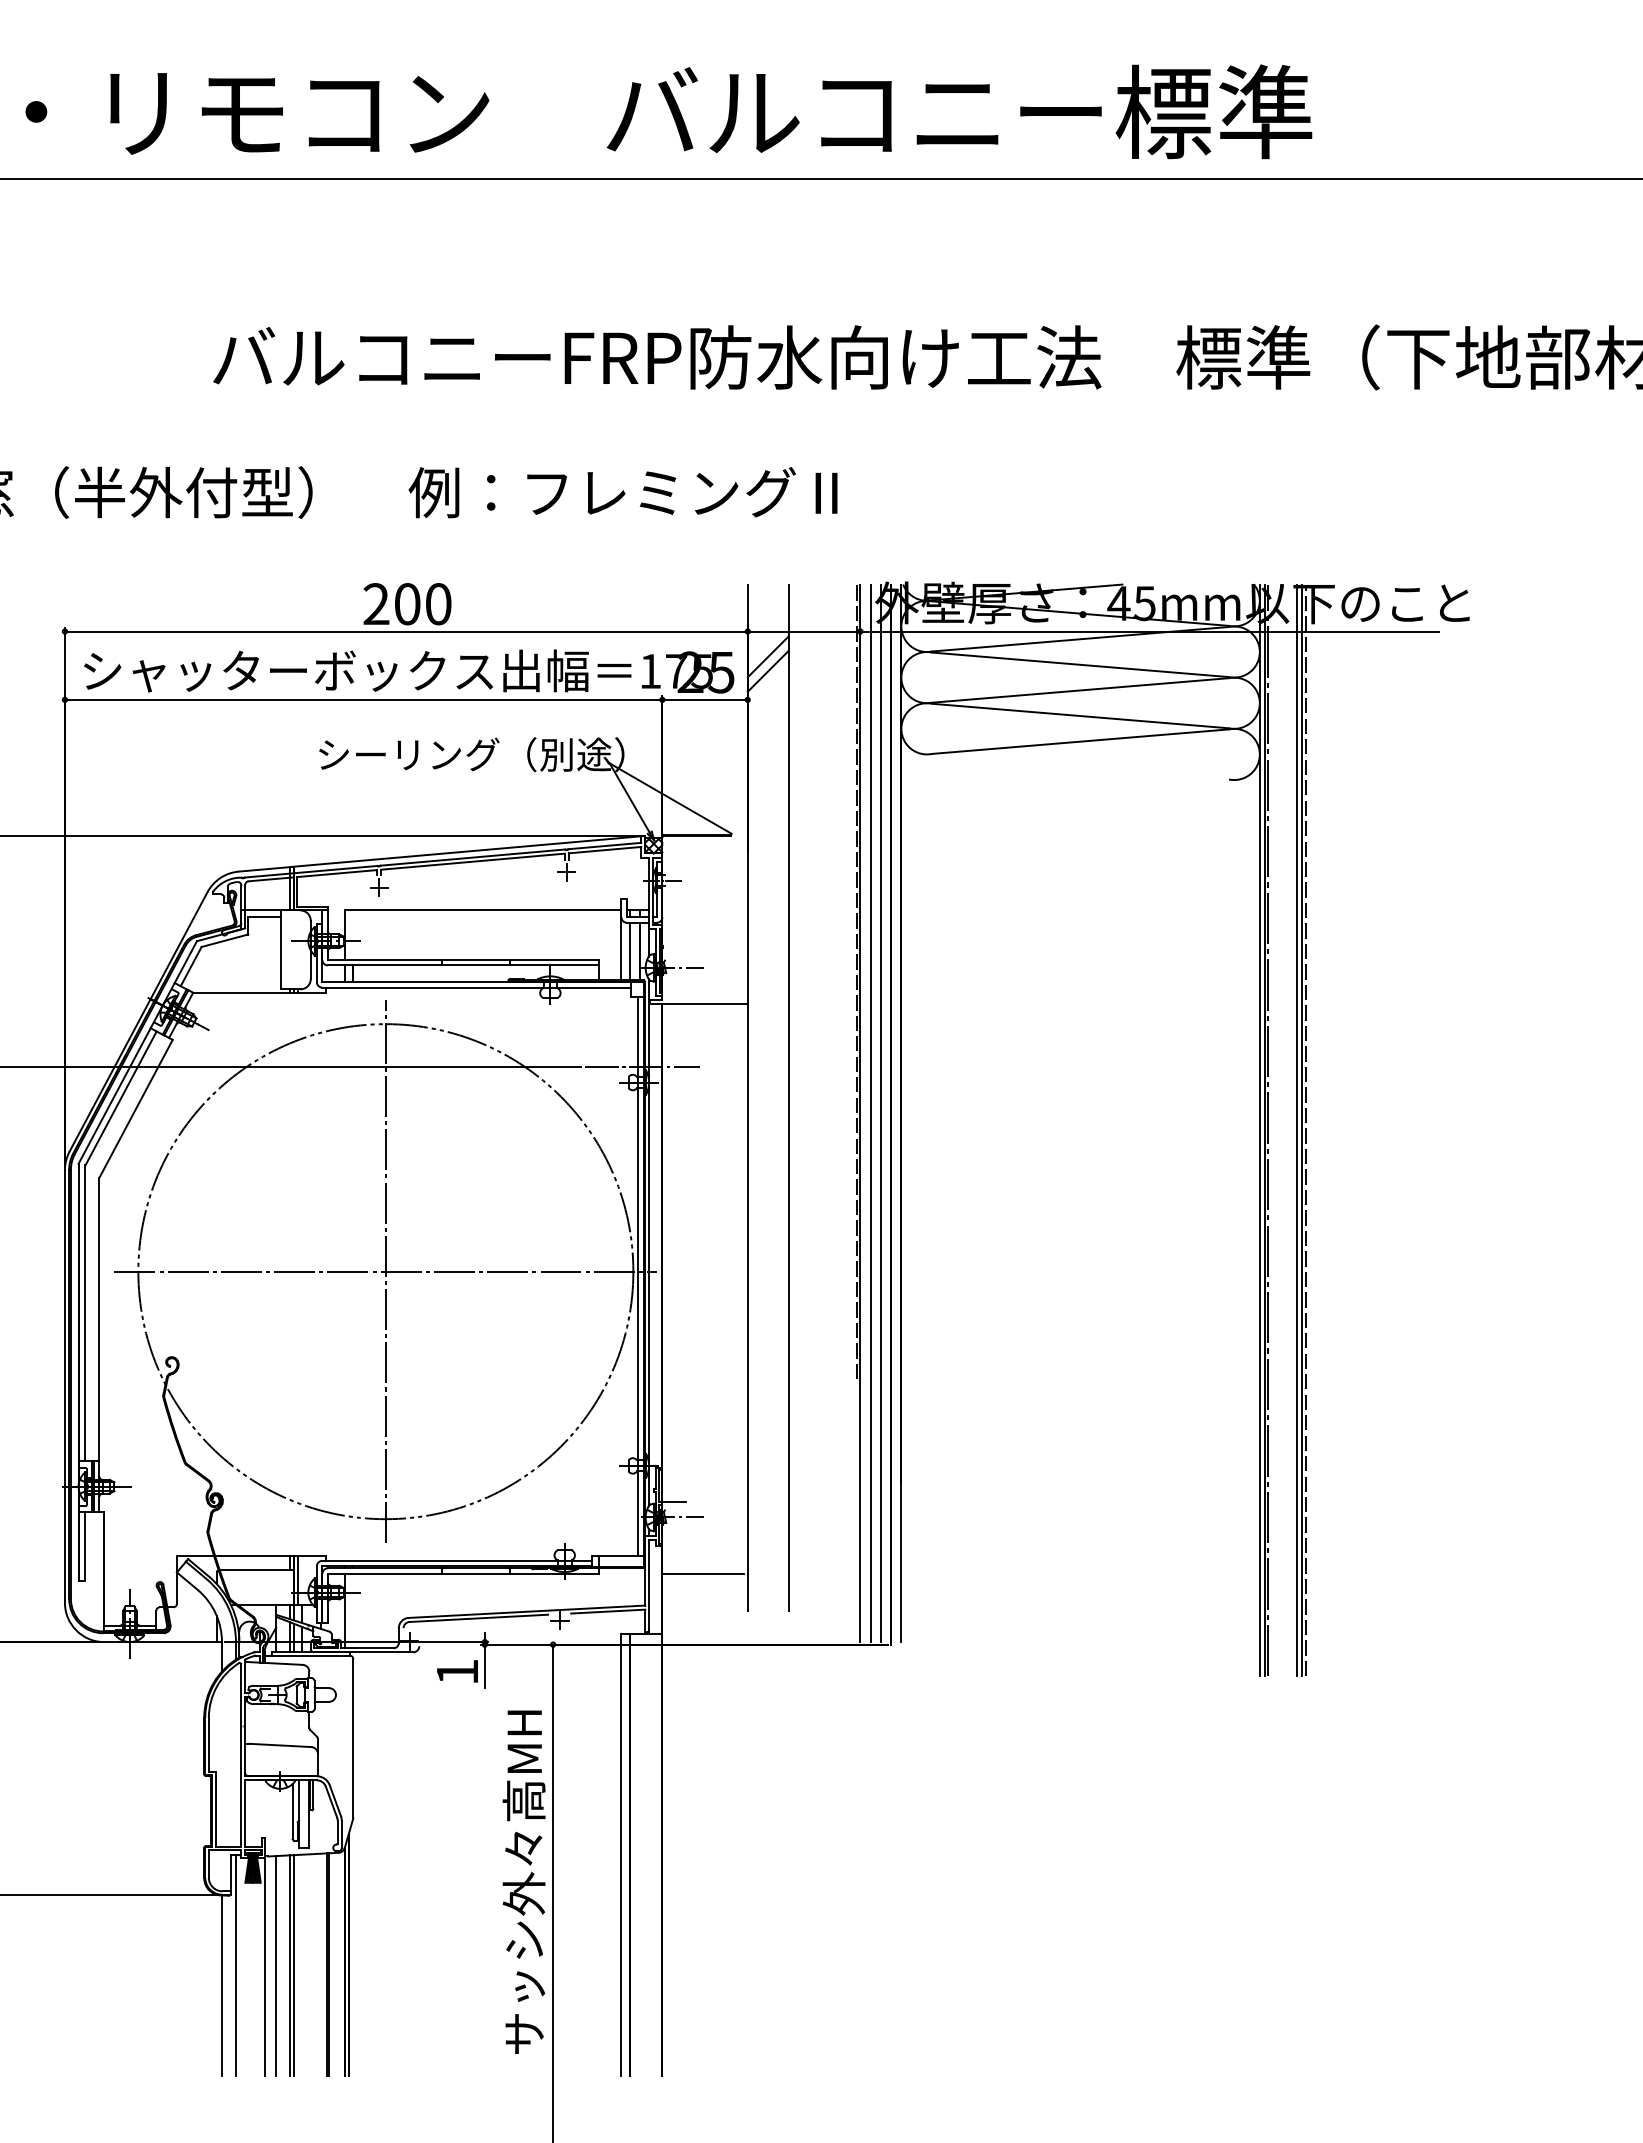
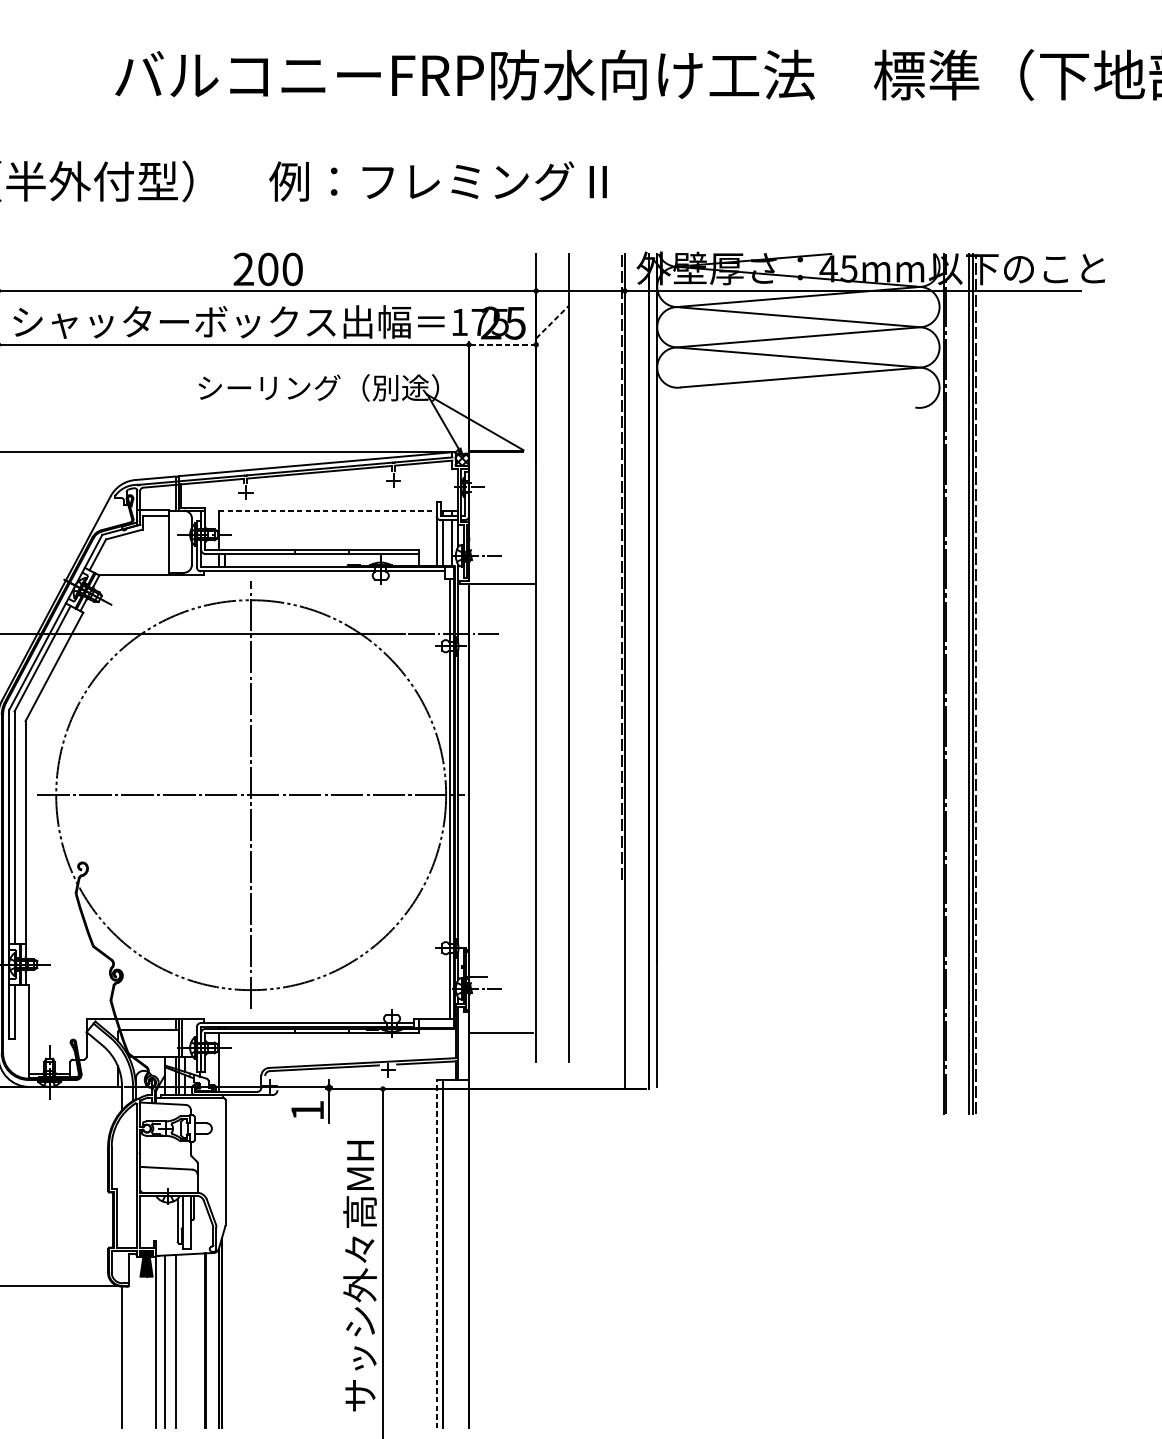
line: (767, 656) -> (551, 310), removed
line: (768, 671) -> (552, 322), solid -> dashed
line: (705, 699) -> (502, 344), solid -> dashed
line: (483, 910) -> (328, 510), solid -> dashed
line: (870, 1113) -> (632, 670), removed
line: (880, 1113) -> (640, 670), removed
line: (1259, 1130) -> (939, 683), removed
line: (621, 1854) -> (436, 1254), solid -> dashed
line: (235, 1964) -> (132, 1340), removed
line: (293, 1965) -> (178, 1341), removed

